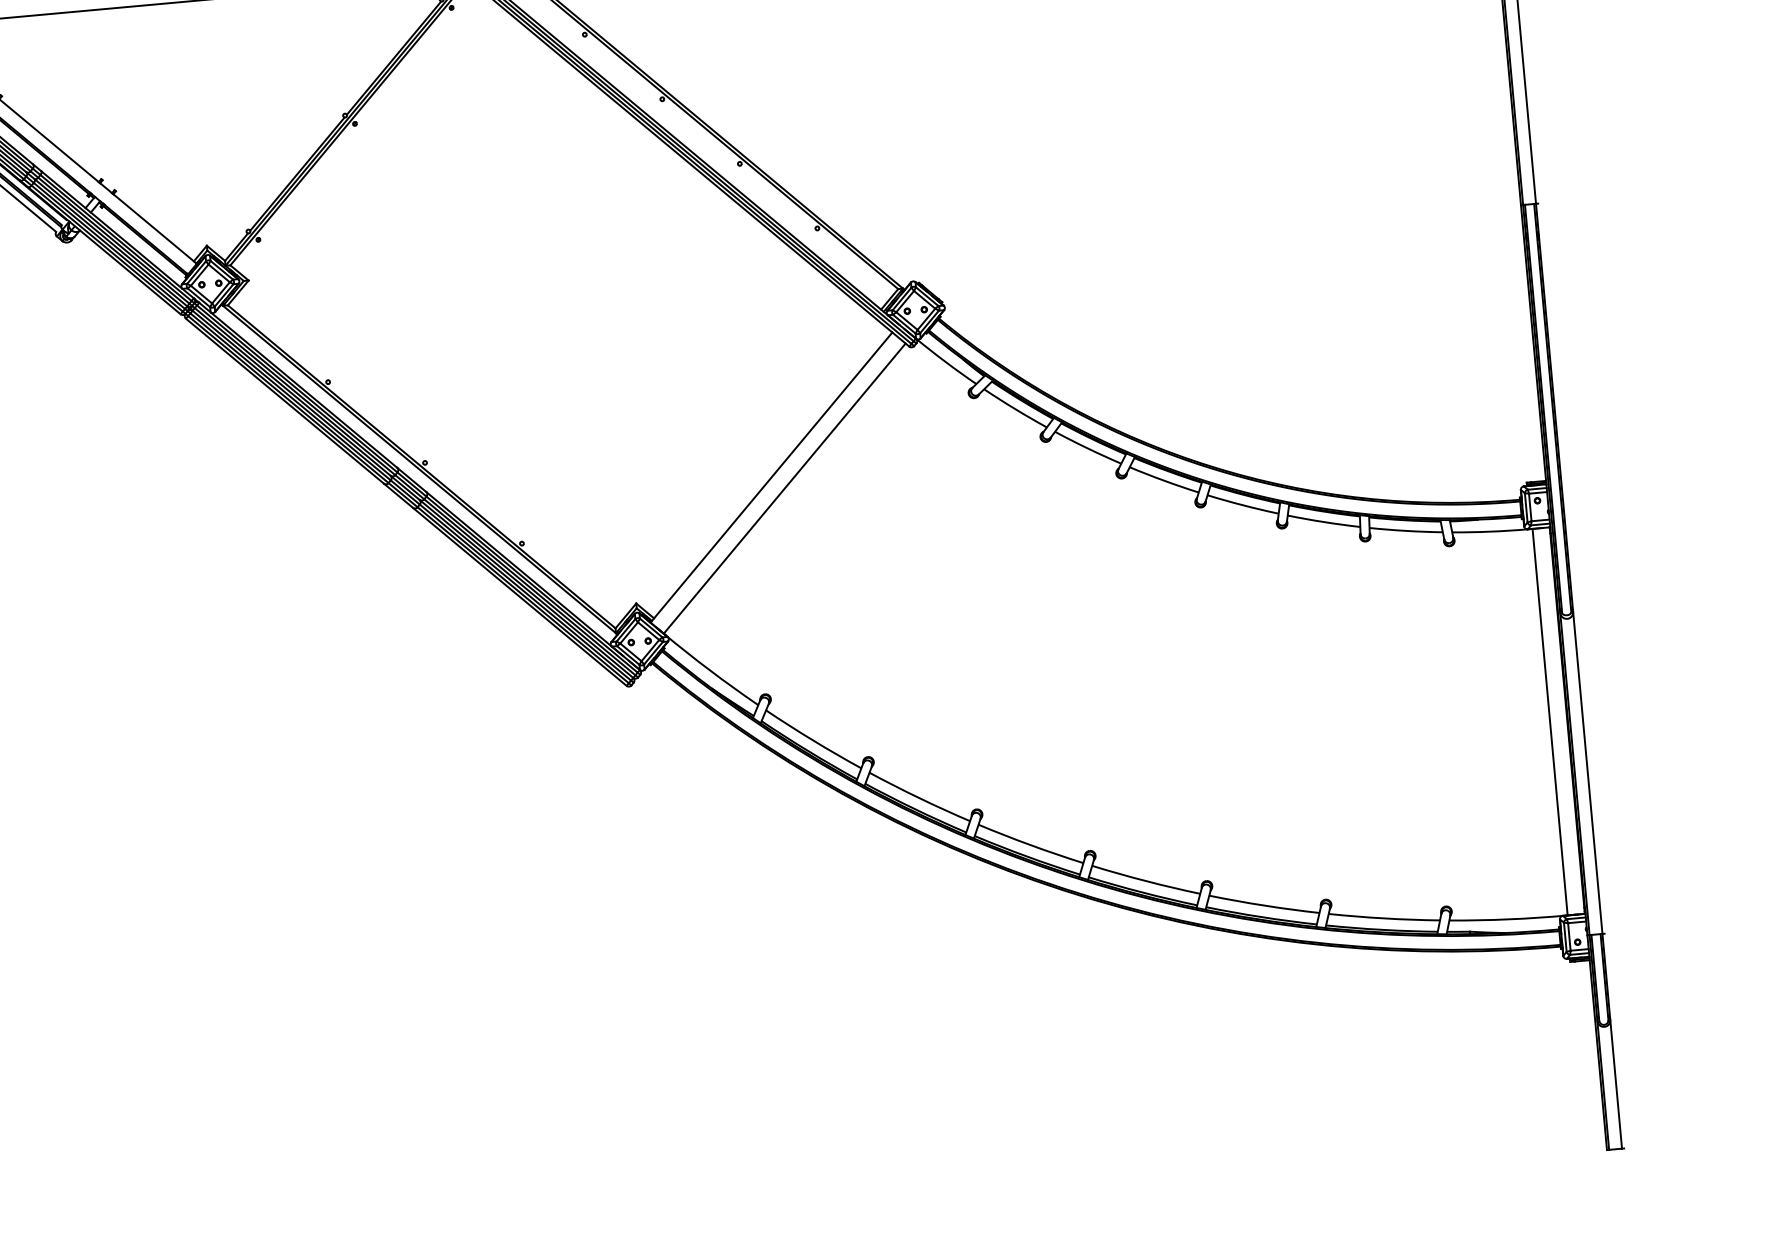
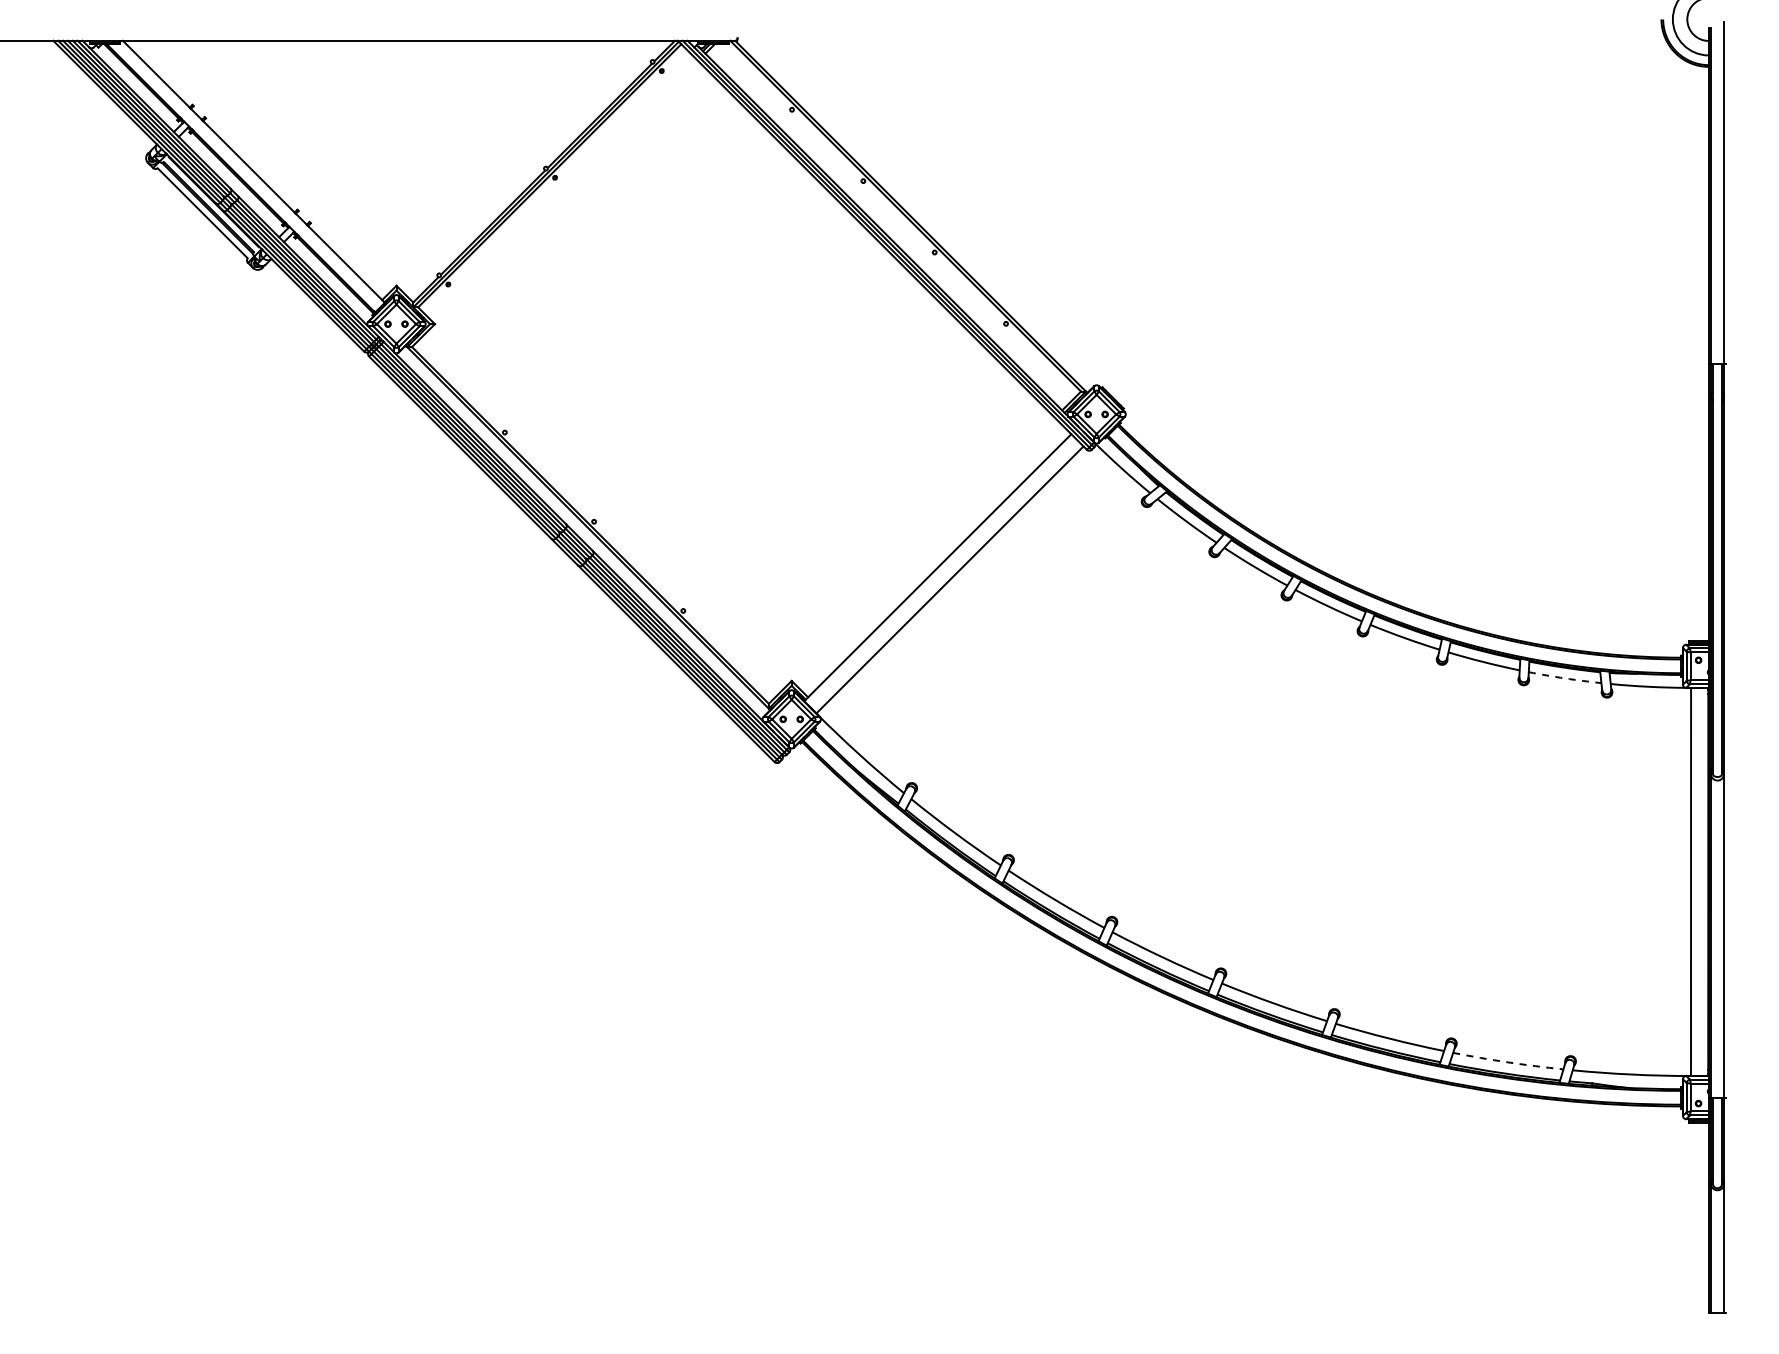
arc: (1406, 530) -> (1565, 678), solid -> dashed
arc: (1384, 918) -> (1508, 1062), solid -> dashed

